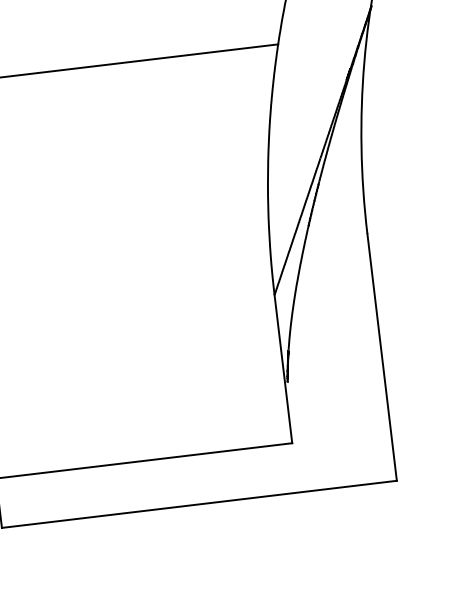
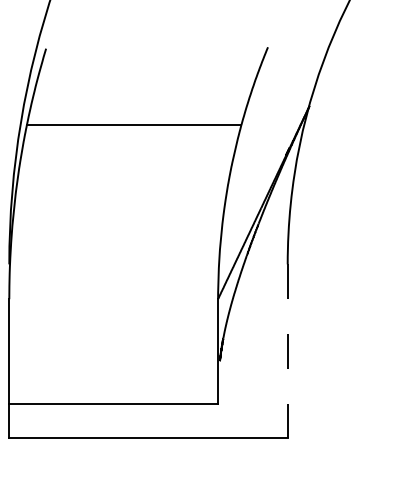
line: (381, 357) -> (287, 351), solid -> dashed

